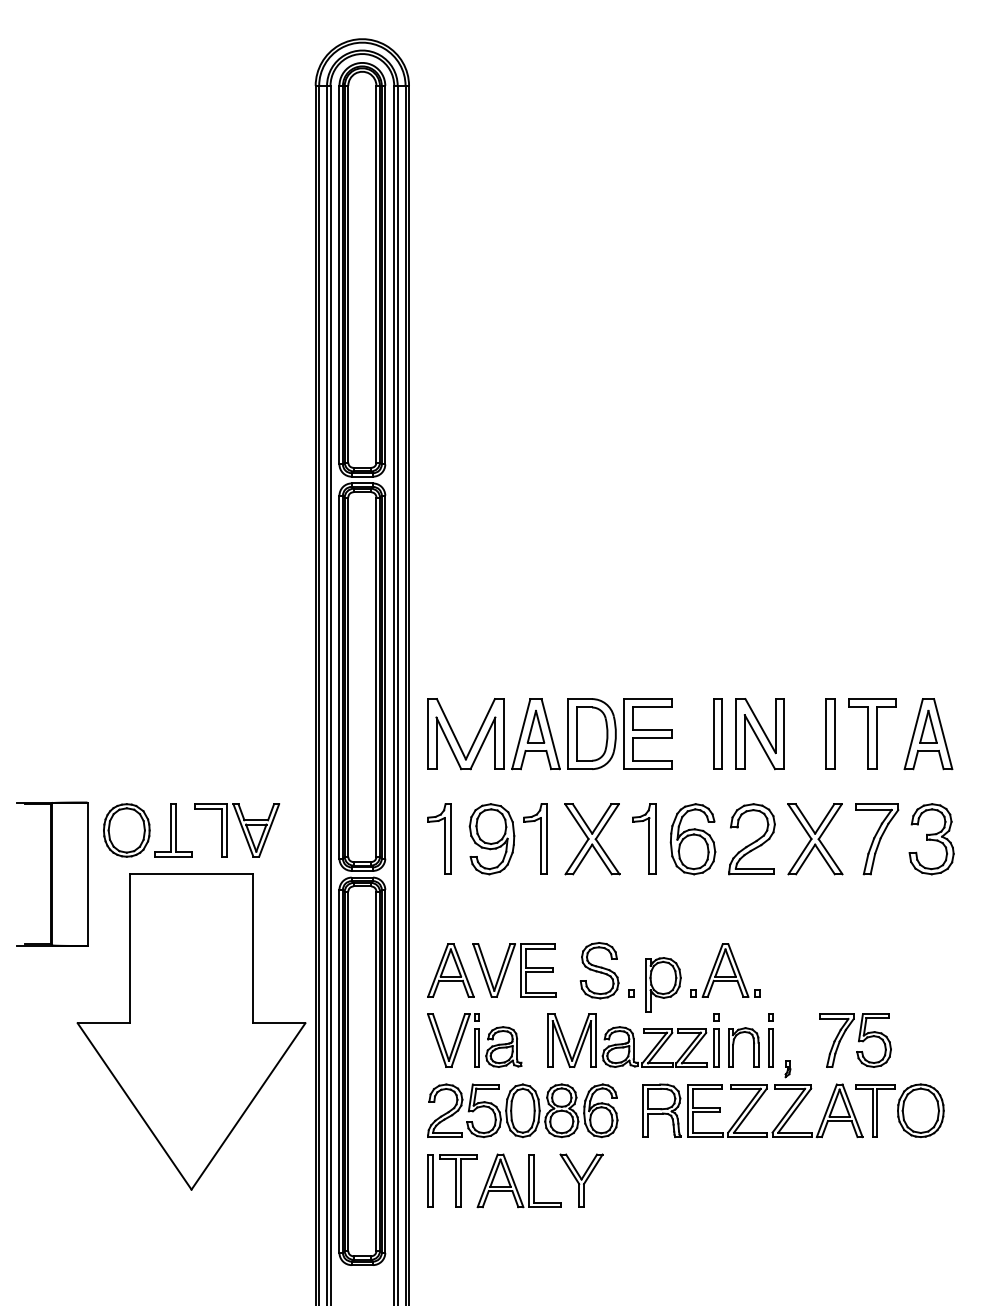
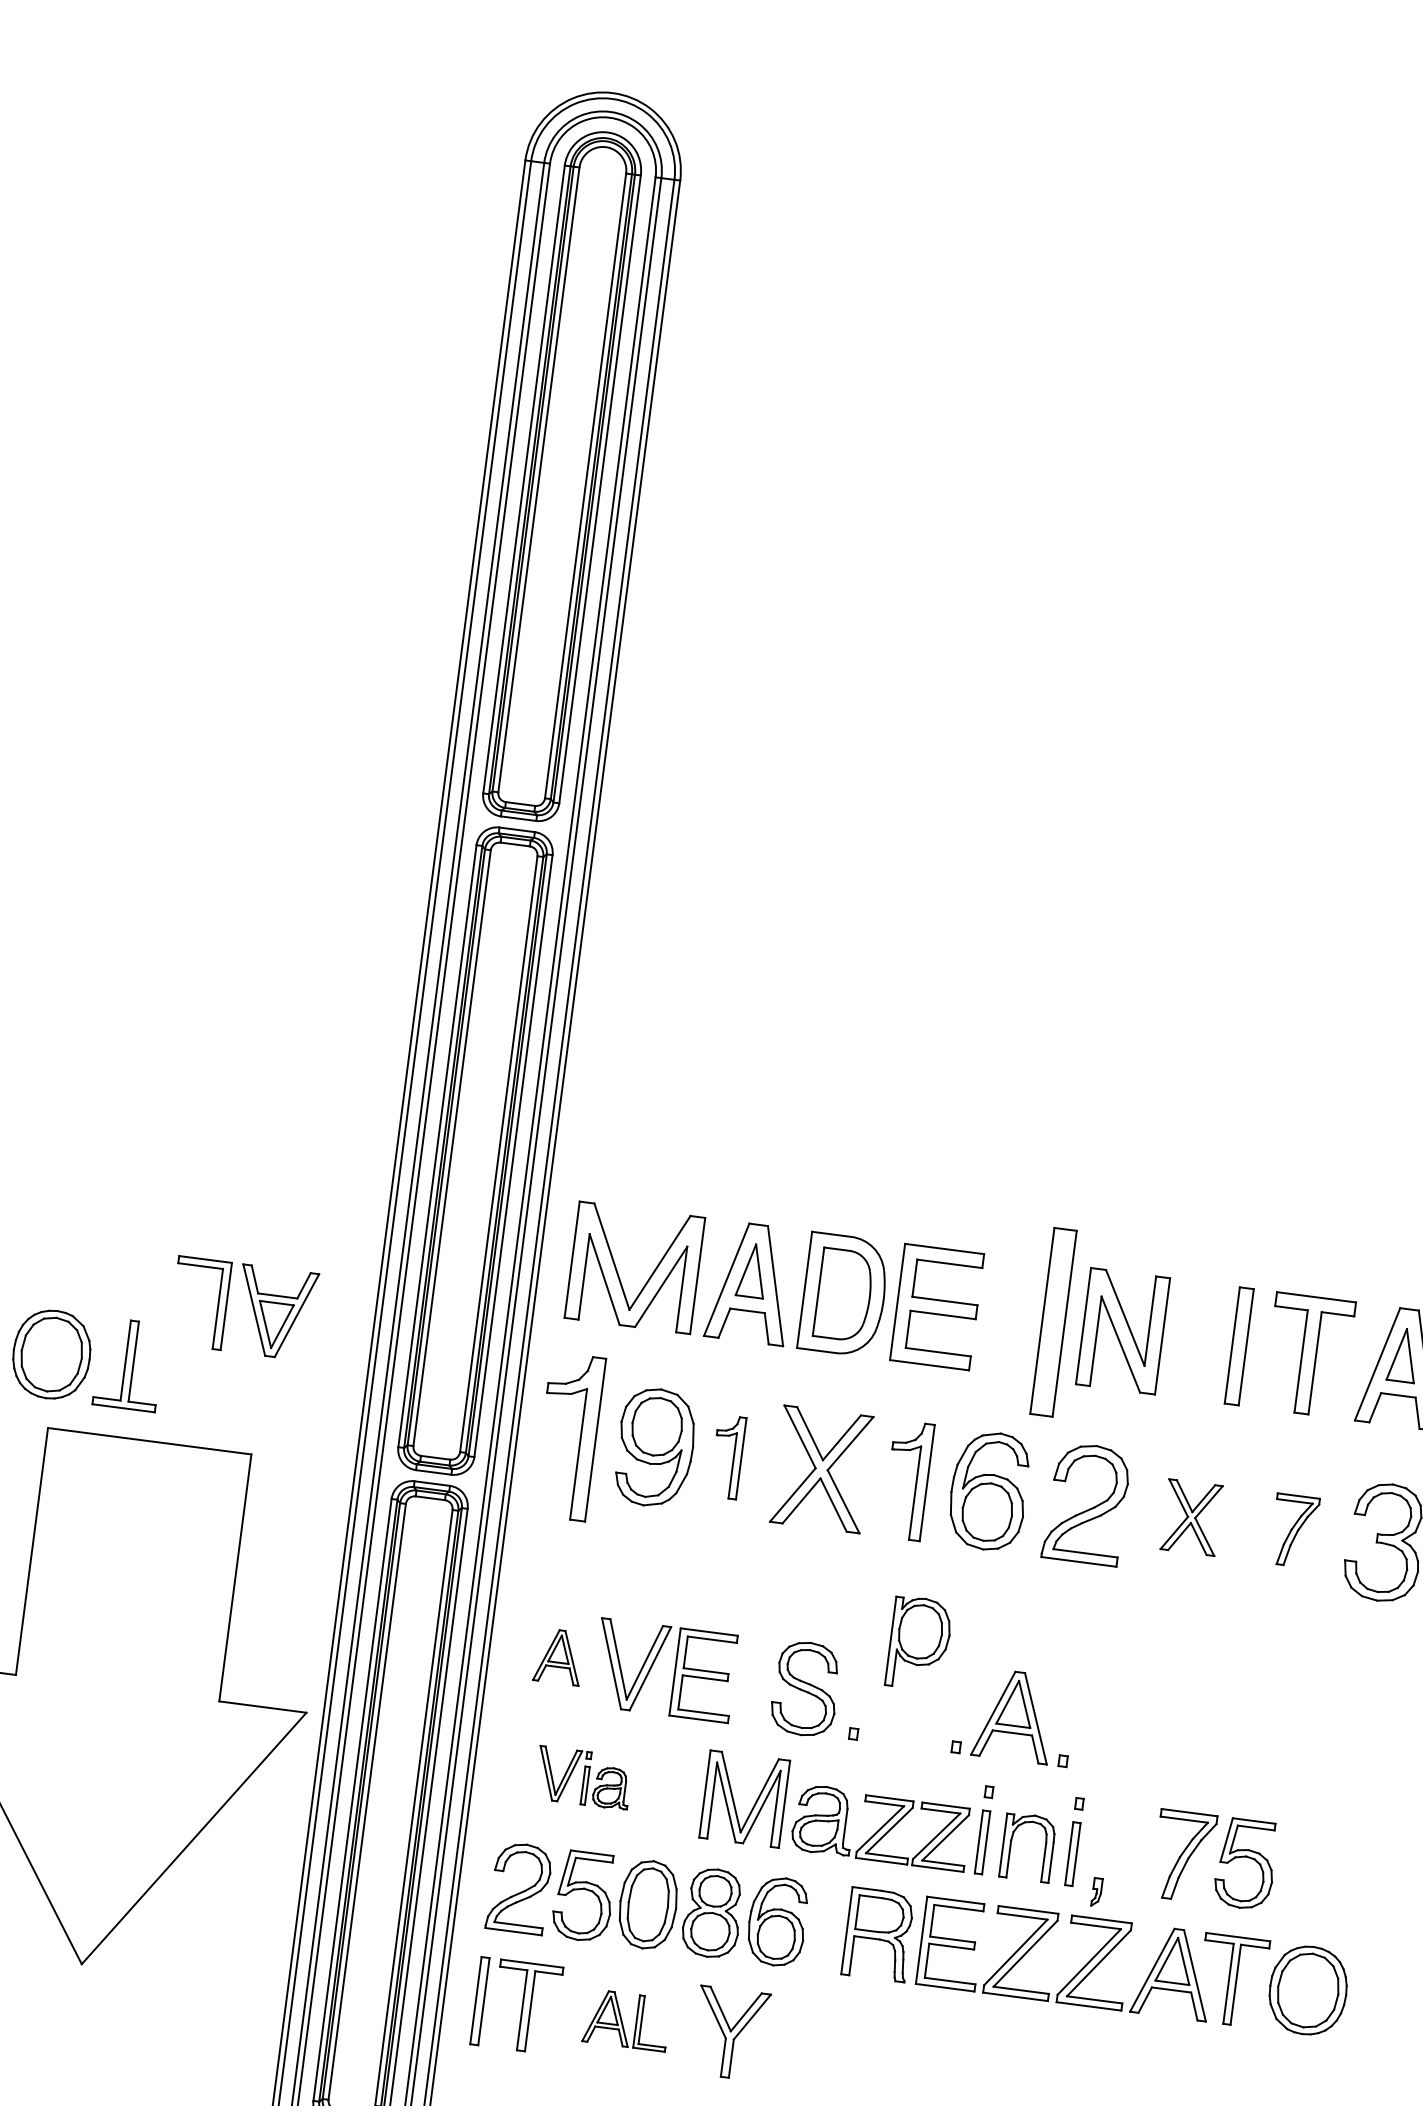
part: (717, 733) -> (1052, 1321), size x1.6
part: (237, 830) -> (244, 1308), moved
part: (439, 838) -> (568, 1435), size x1.4
part: (535, 838) -> (727, 1455), size x0.7
part: (815, 839) -> (1191, 1517), size x0.6
part: (877, 839) -> (1294, 1531), size x0.6
part: (450, 970) -> (558, 1656), size x0.6
part: (663, 984) -> (919, 1642), moved
part: (474, 1040) -> (583, 1777), size x0.6
part: (518, 1180) -> (625, 2019), size x0.6

